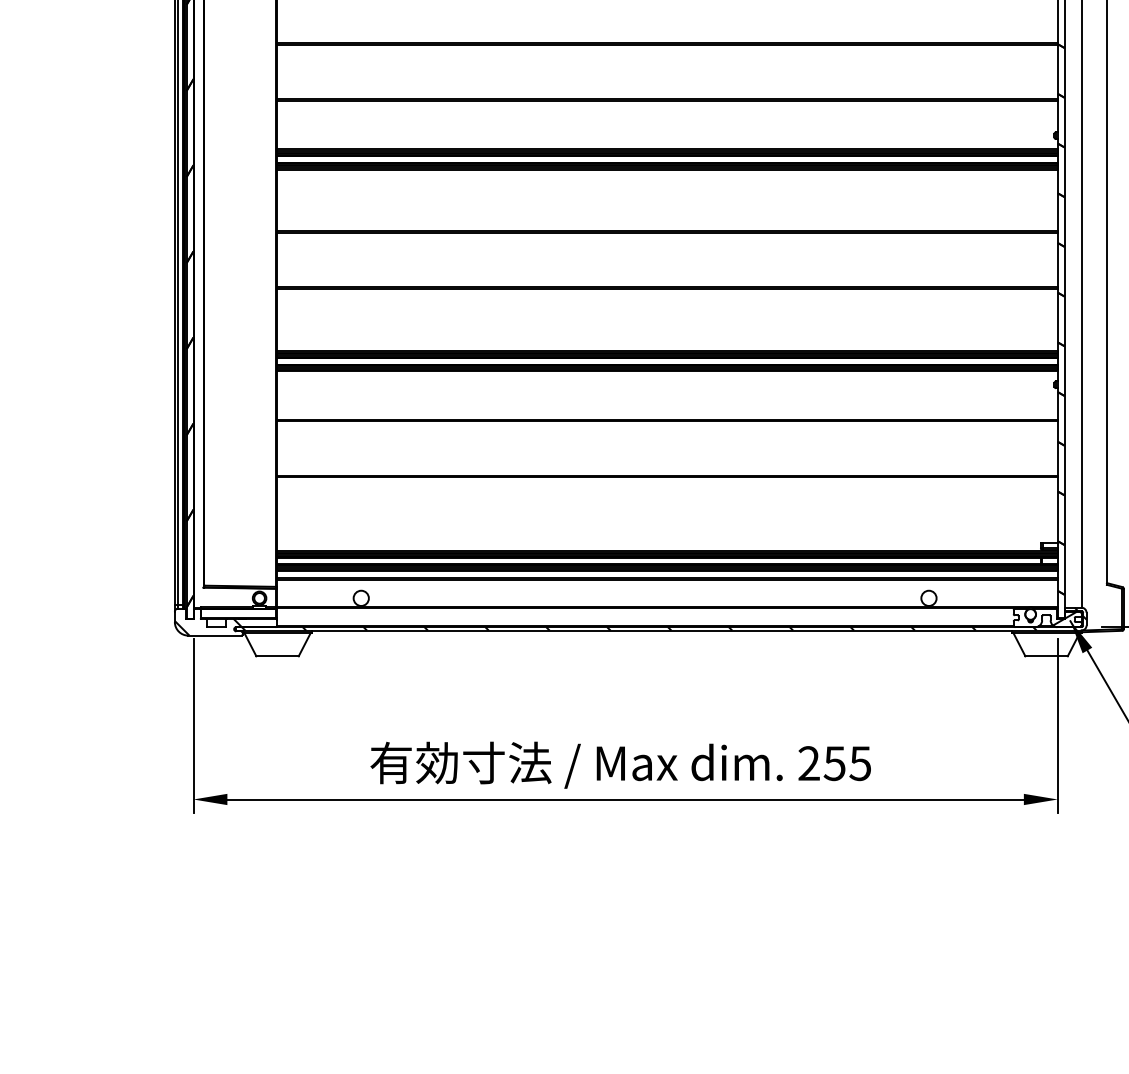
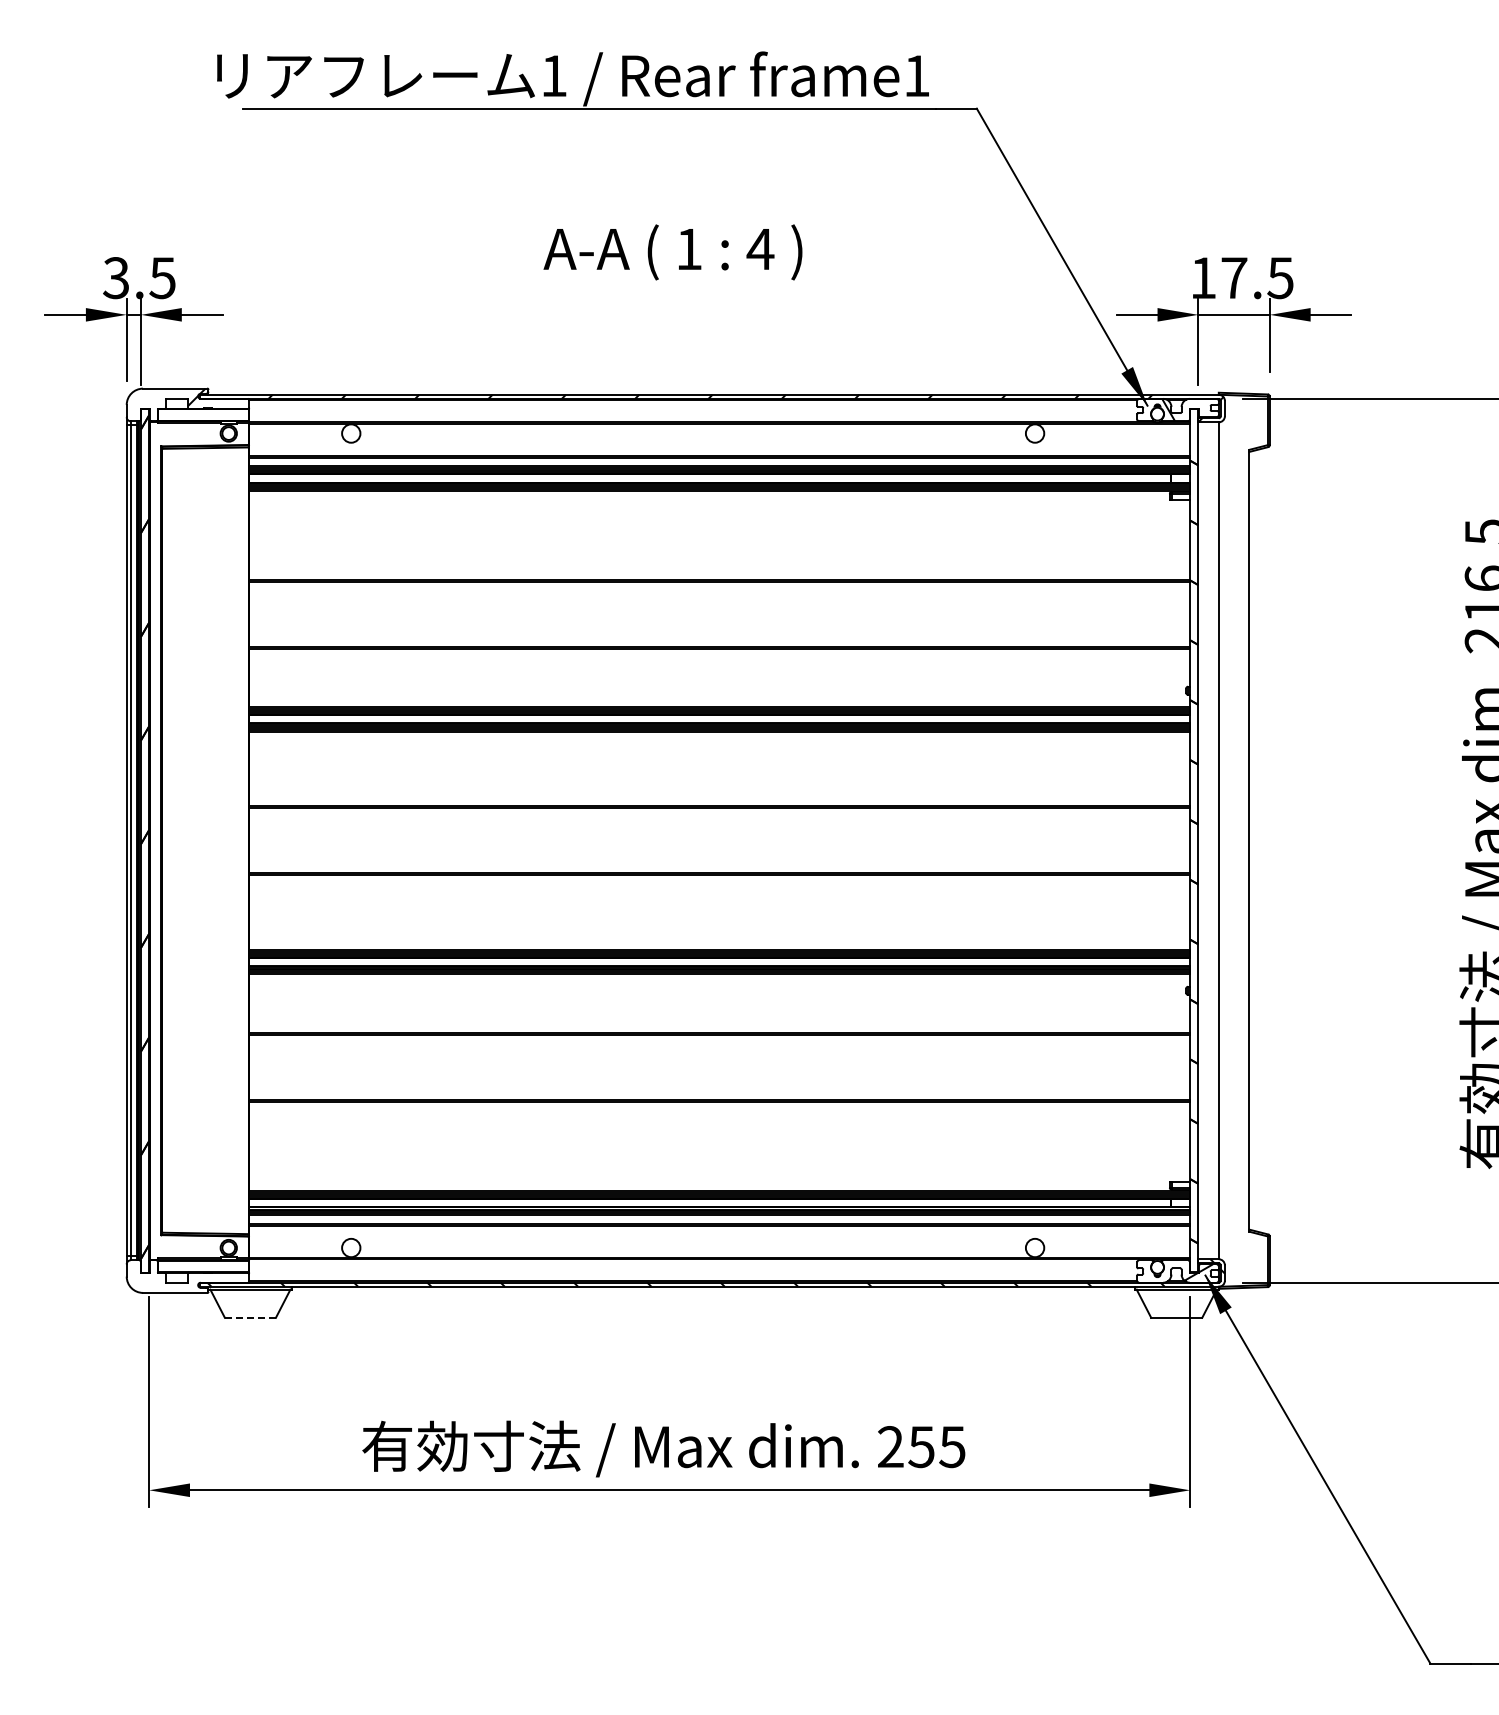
hatch: (207, 626) -> (166, 1282), removed
line: (277, 656) -> (250, 1317), solid -> dashed

